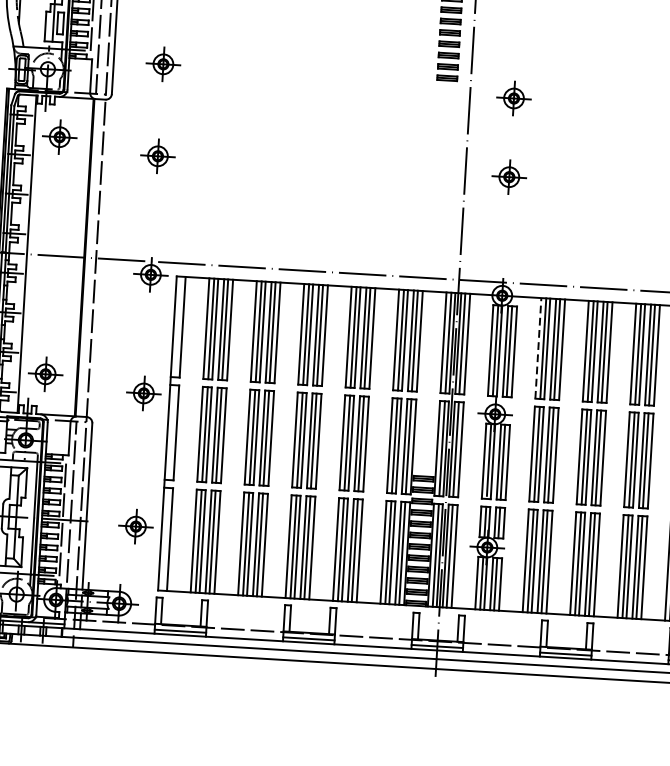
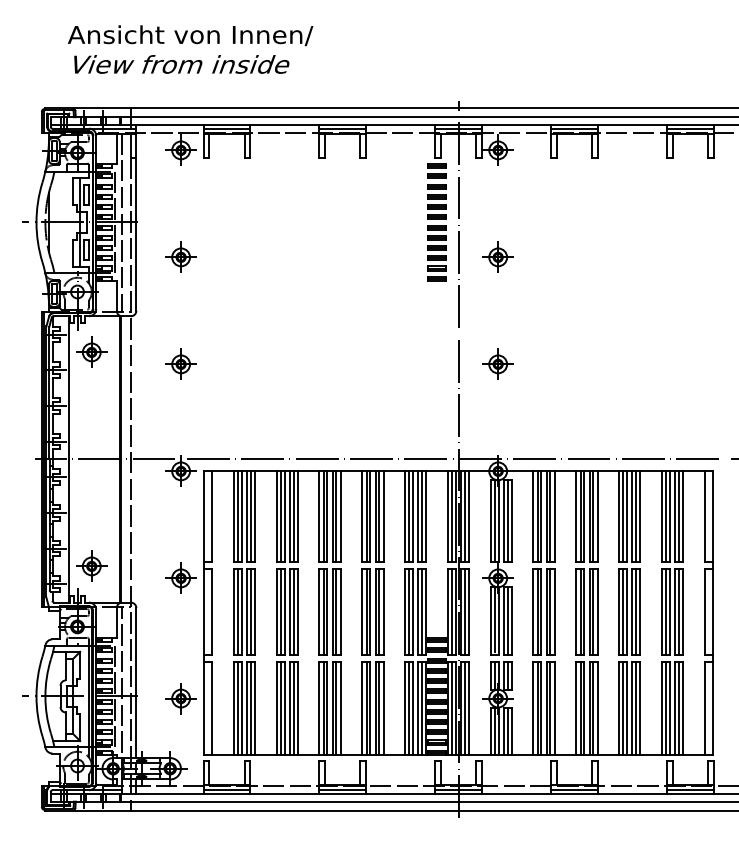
part: (162, 63) -> (180, 256), moved
part: (513, 97) -> (497, 256), moved
line: (538, 348) -> (533, 516), dashed -> solid

